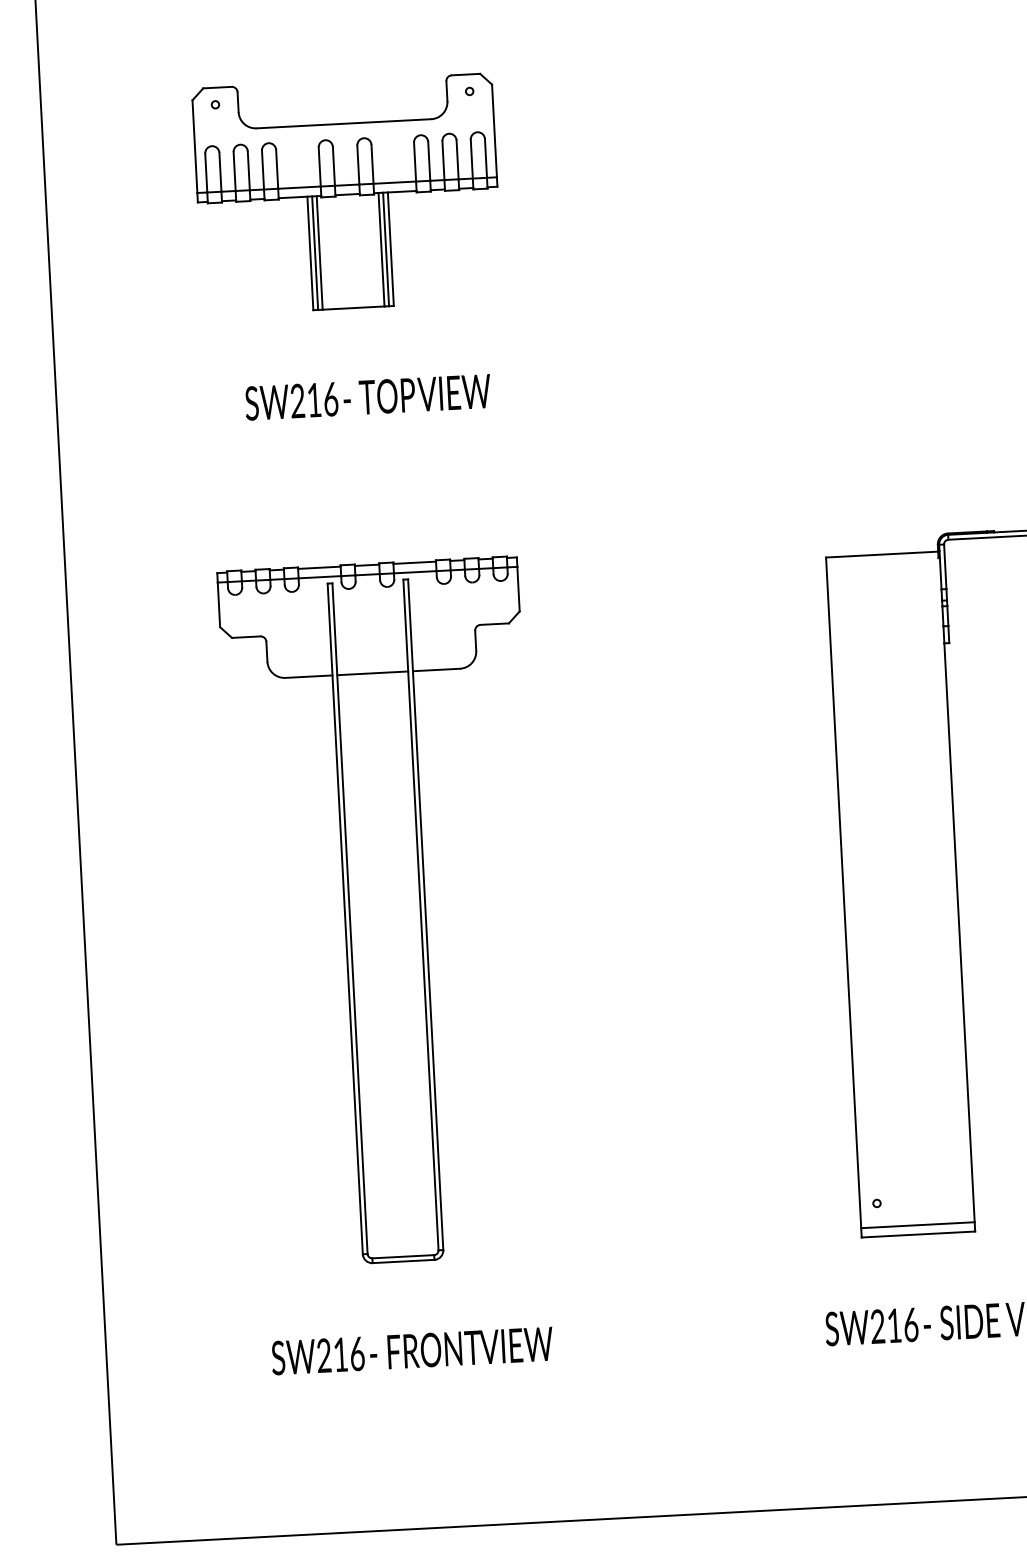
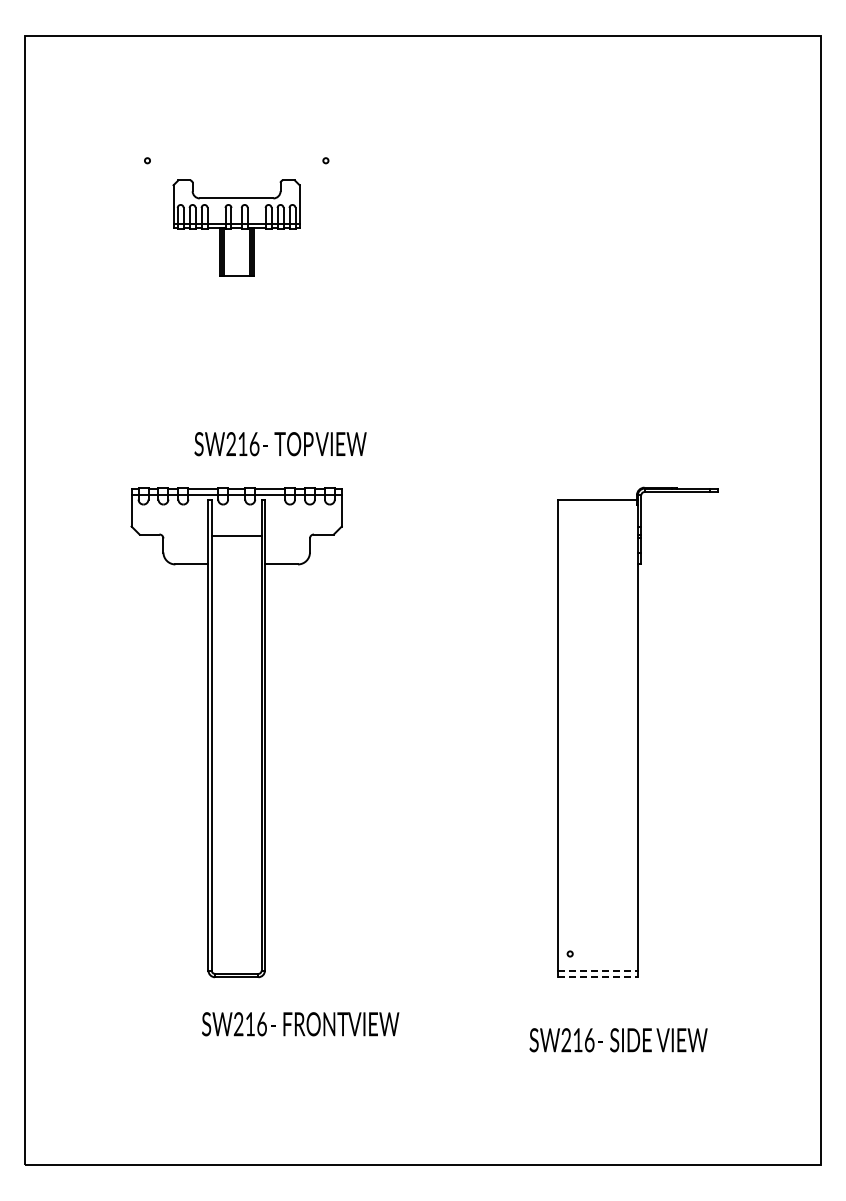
part: (347, 193) -> (236, 227), size x0.6
text: (367, 397) -> (280, 444), moved
line: (372, 673) -> (236, 536), moved
line: (918, 1224) -> (598, 970), solid -> dashed
line: (919, 1234) -> (598, 977), solid -> dashed
text: (412, 1351) -> (300, 1024), moved

